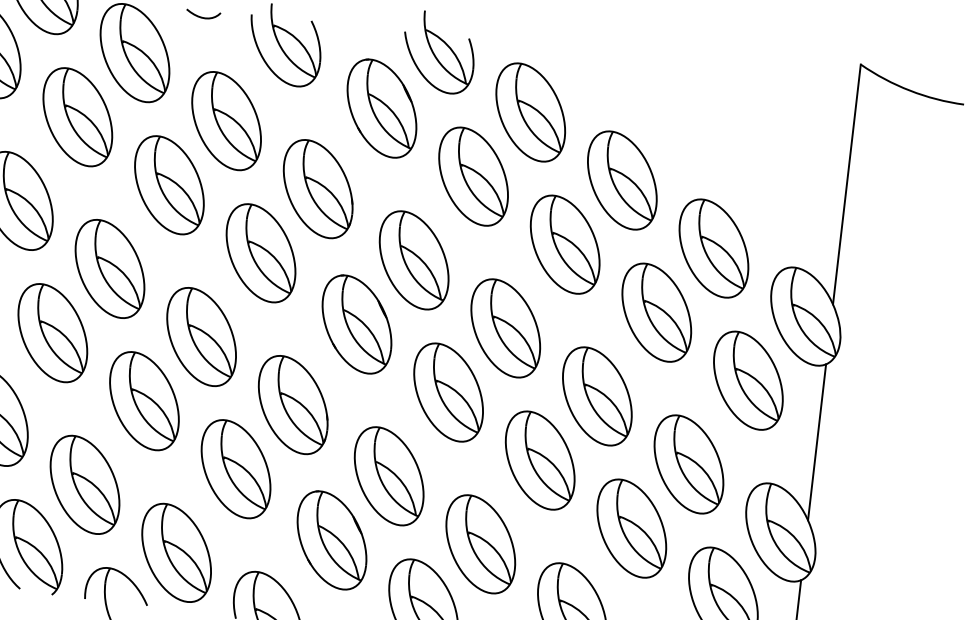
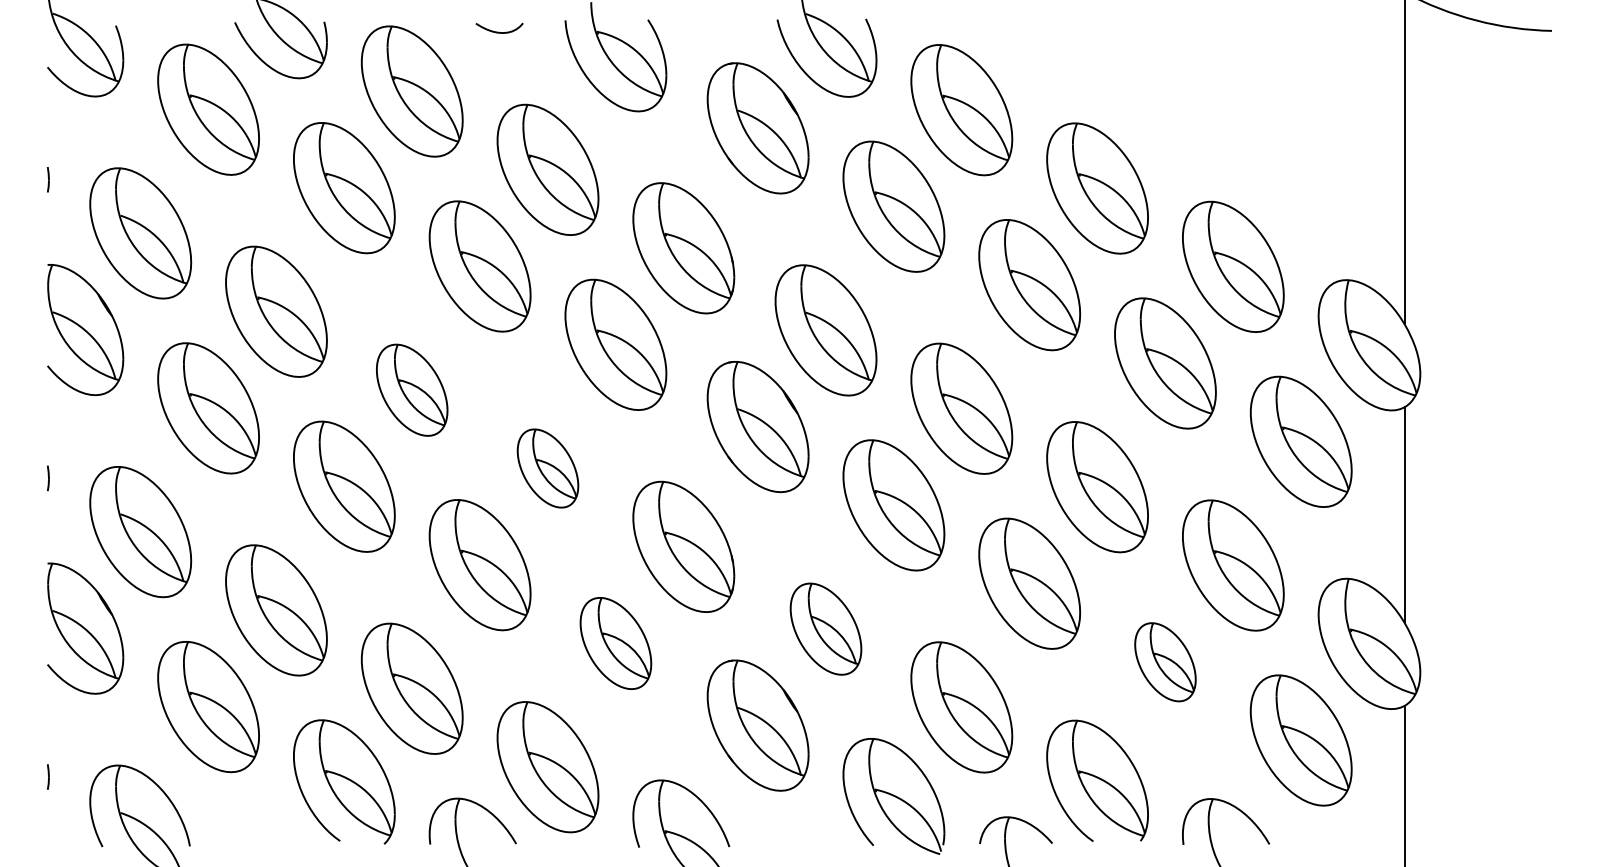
part: (109, 269) -> (411, 390), size x0.7
part: (201, 336) -> (547, 468), size x0.6
part: (235, 469) -> (615, 643), size x0.7
part: (388, 476) -> (825, 629), size x0.7
part: (631, 528) -> (1165, 662), size x0.6

